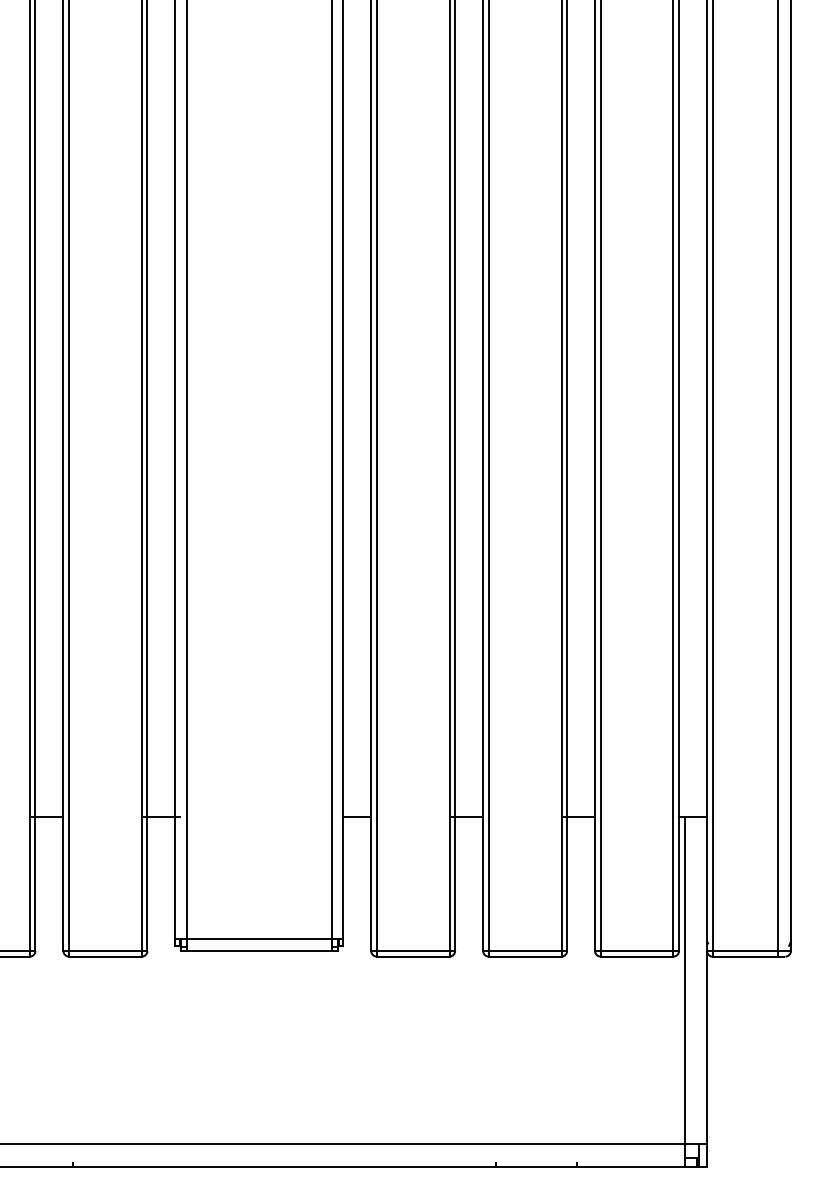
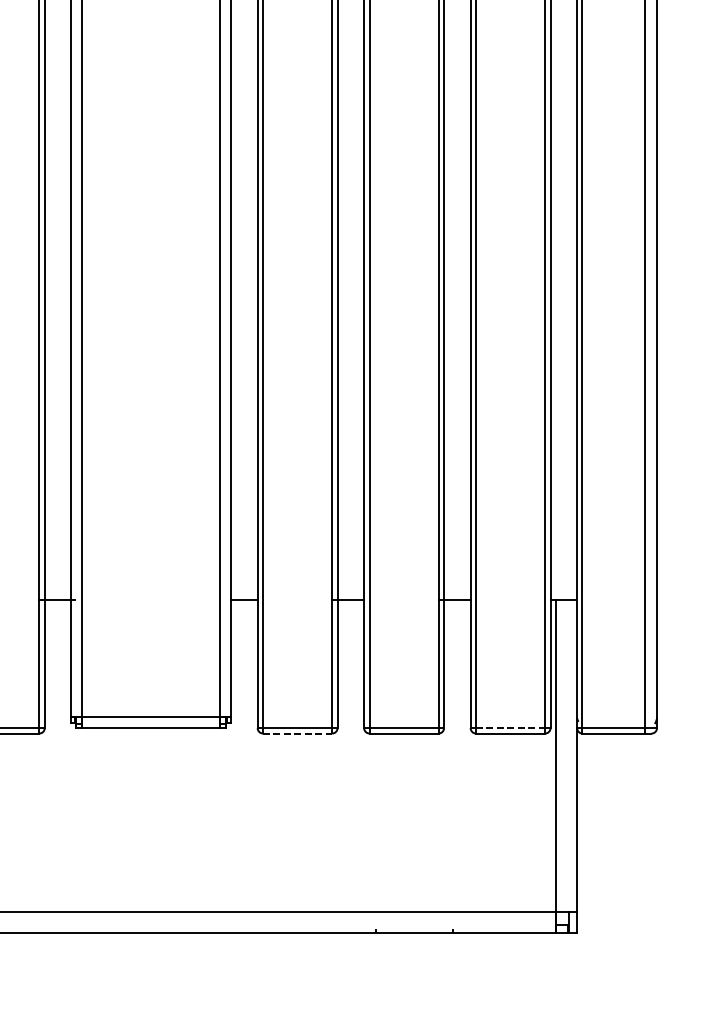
line: (637, 951) -> (511, 728), solid -> dashed
line: (413, 956) -> (297, 733), solid -> dashed

